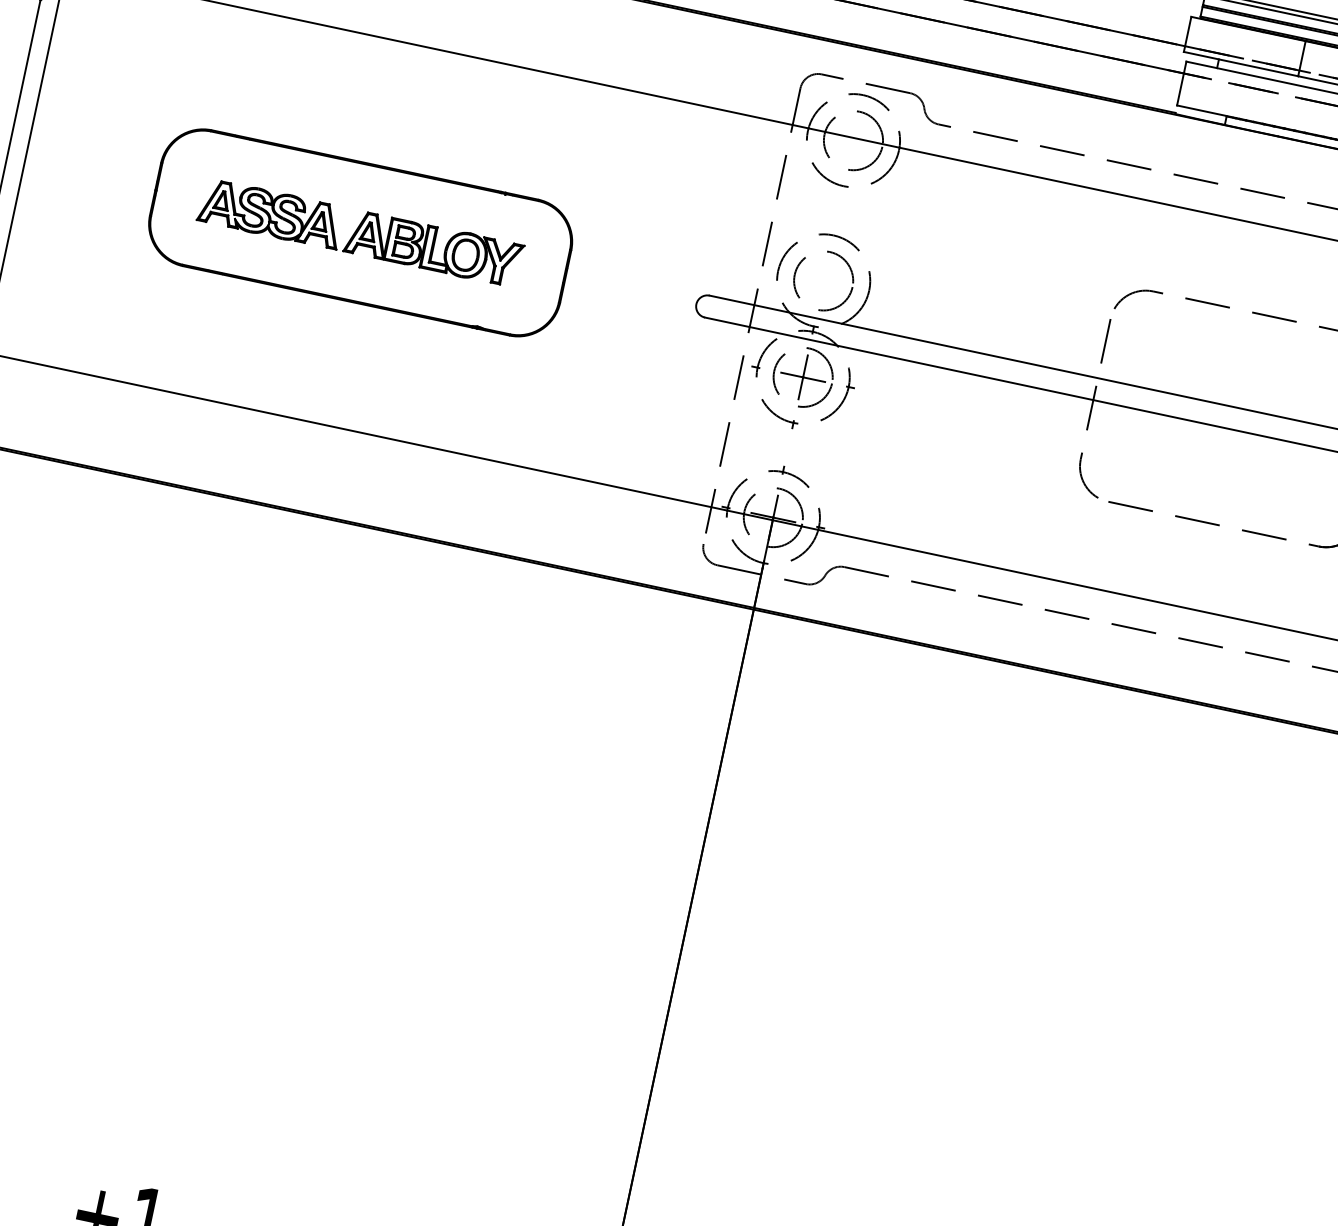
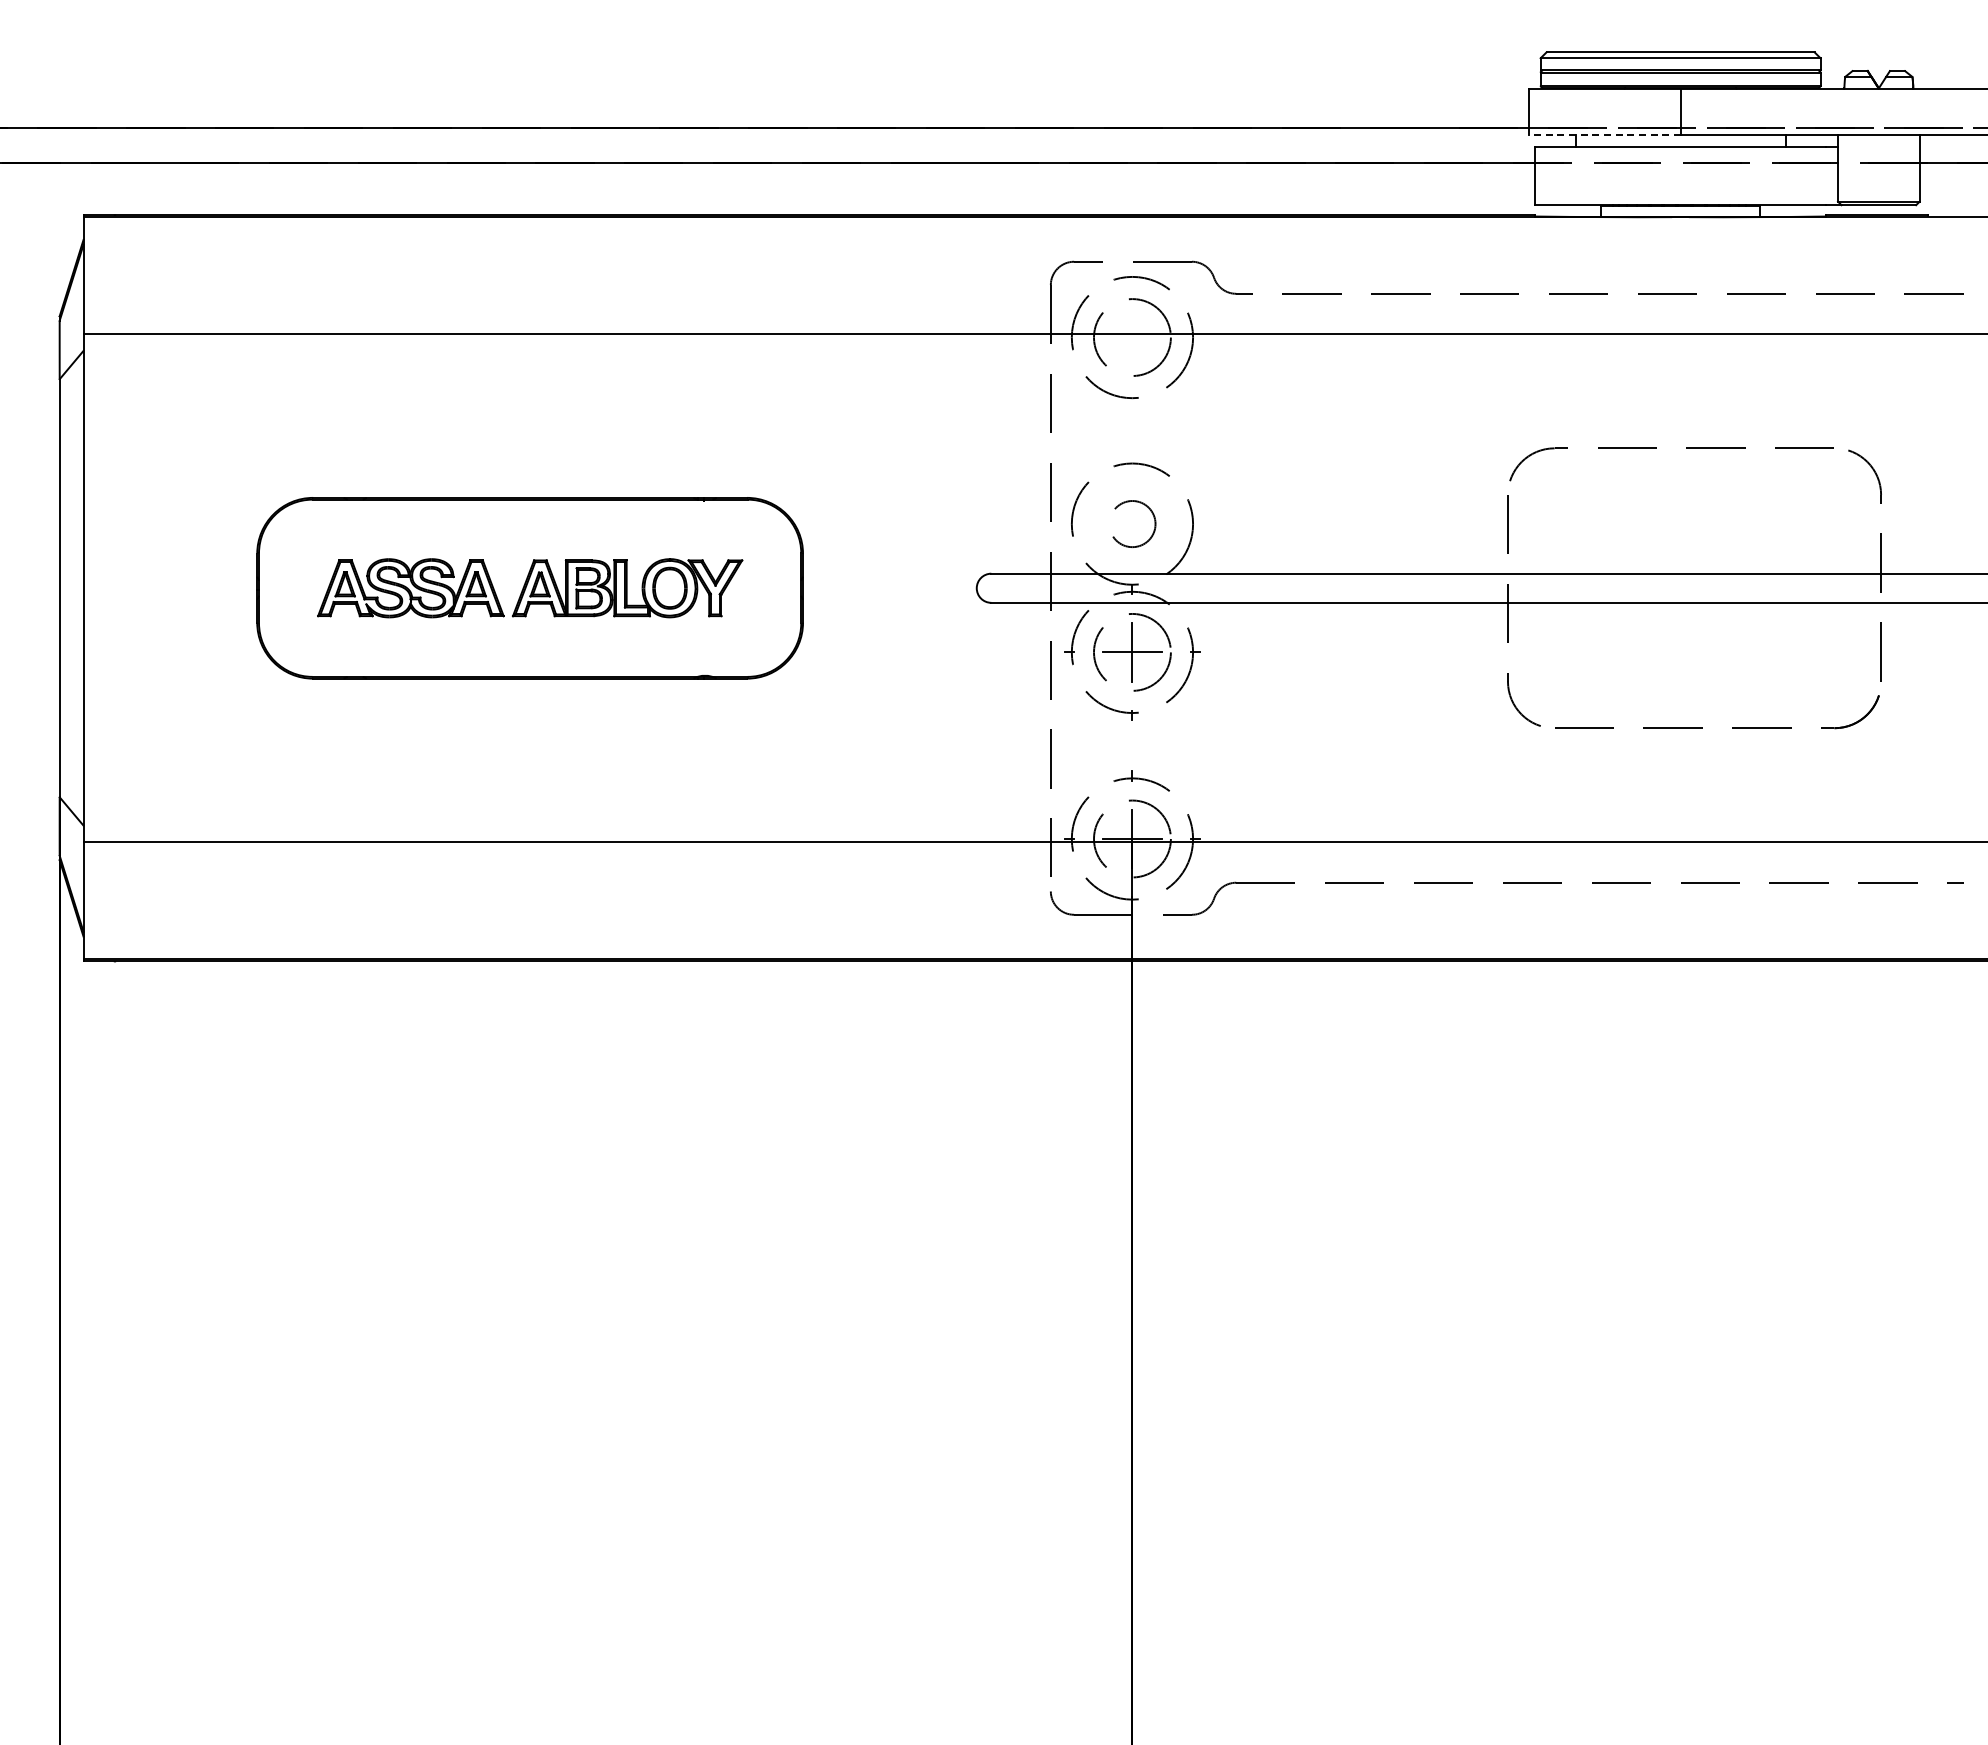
line: (1240, 64) -> (1604, 135), solid -> dashed
circle: (823, 280) -> (1132, 523), size x0.6

